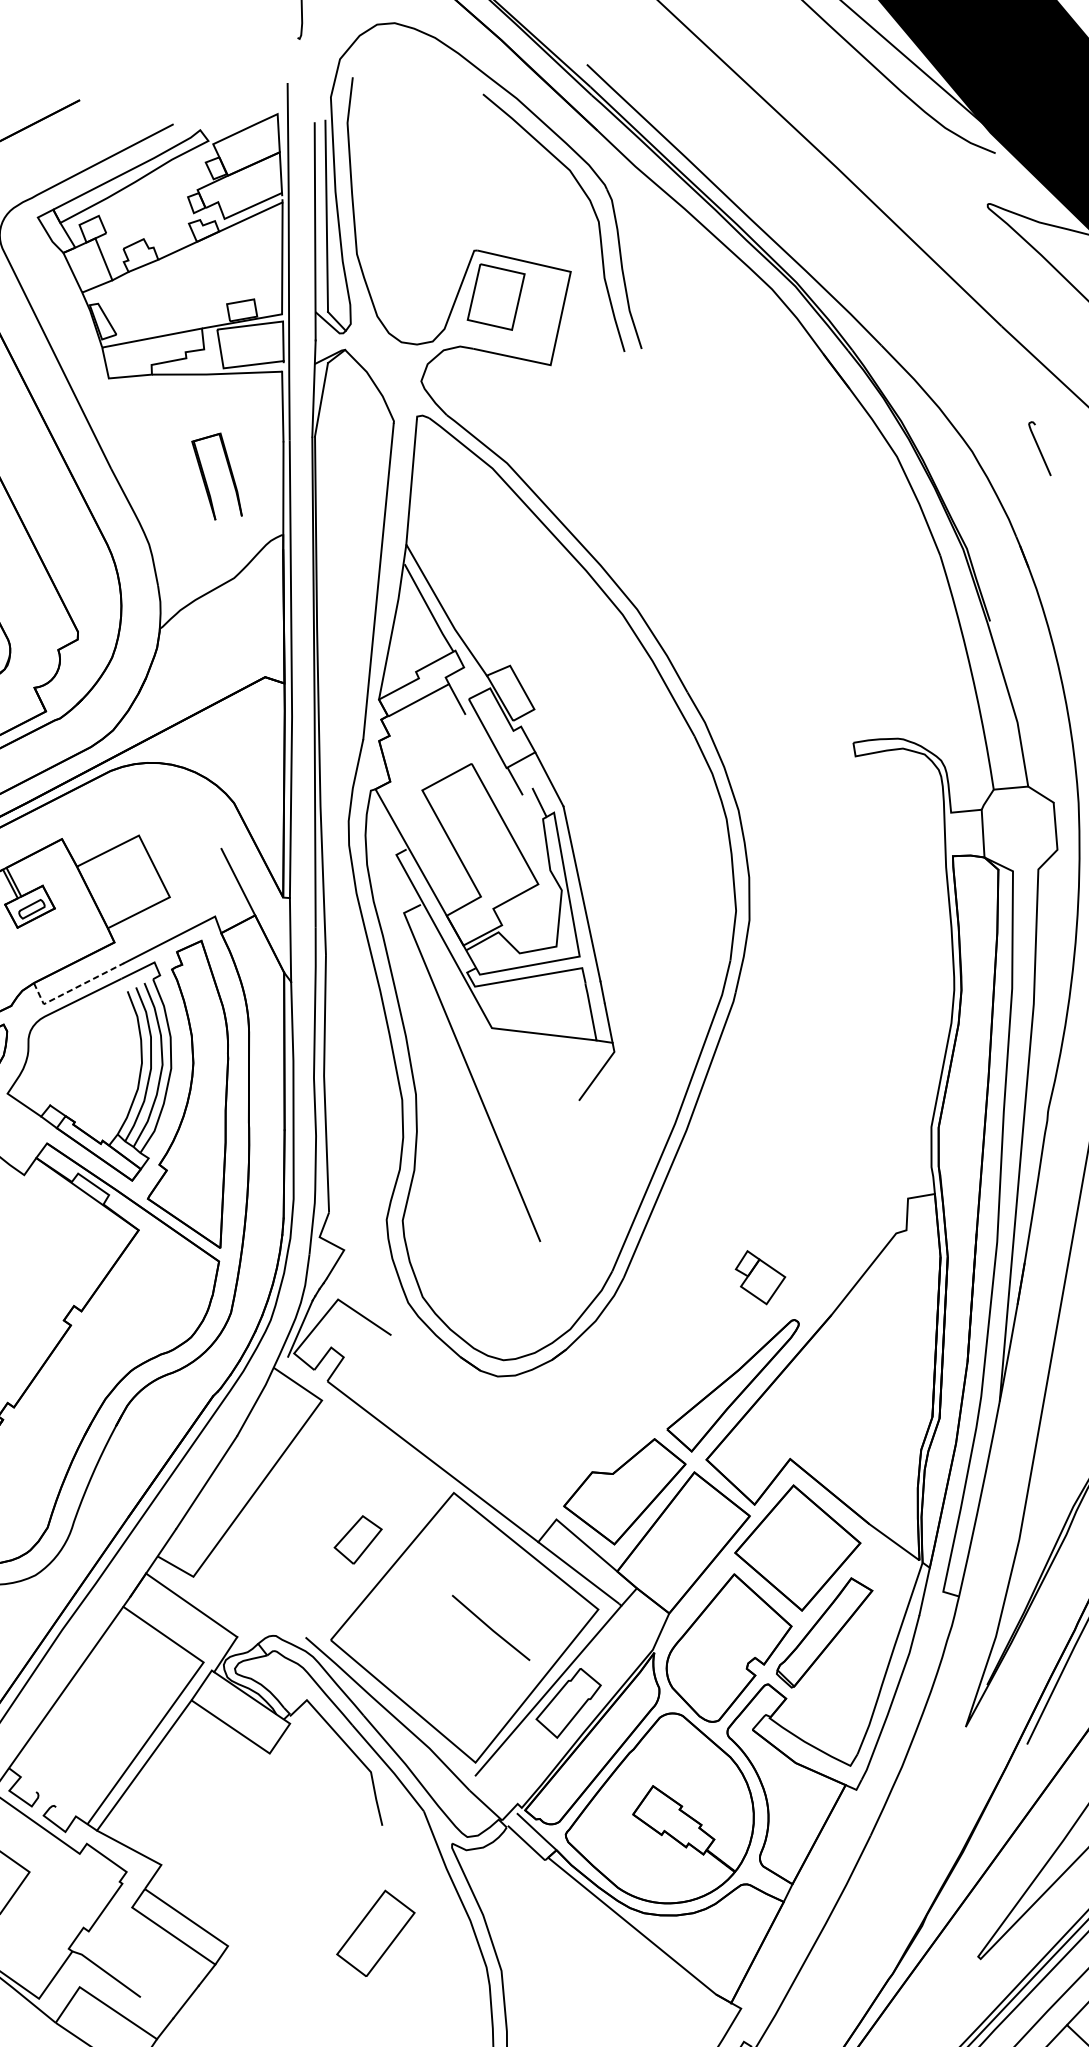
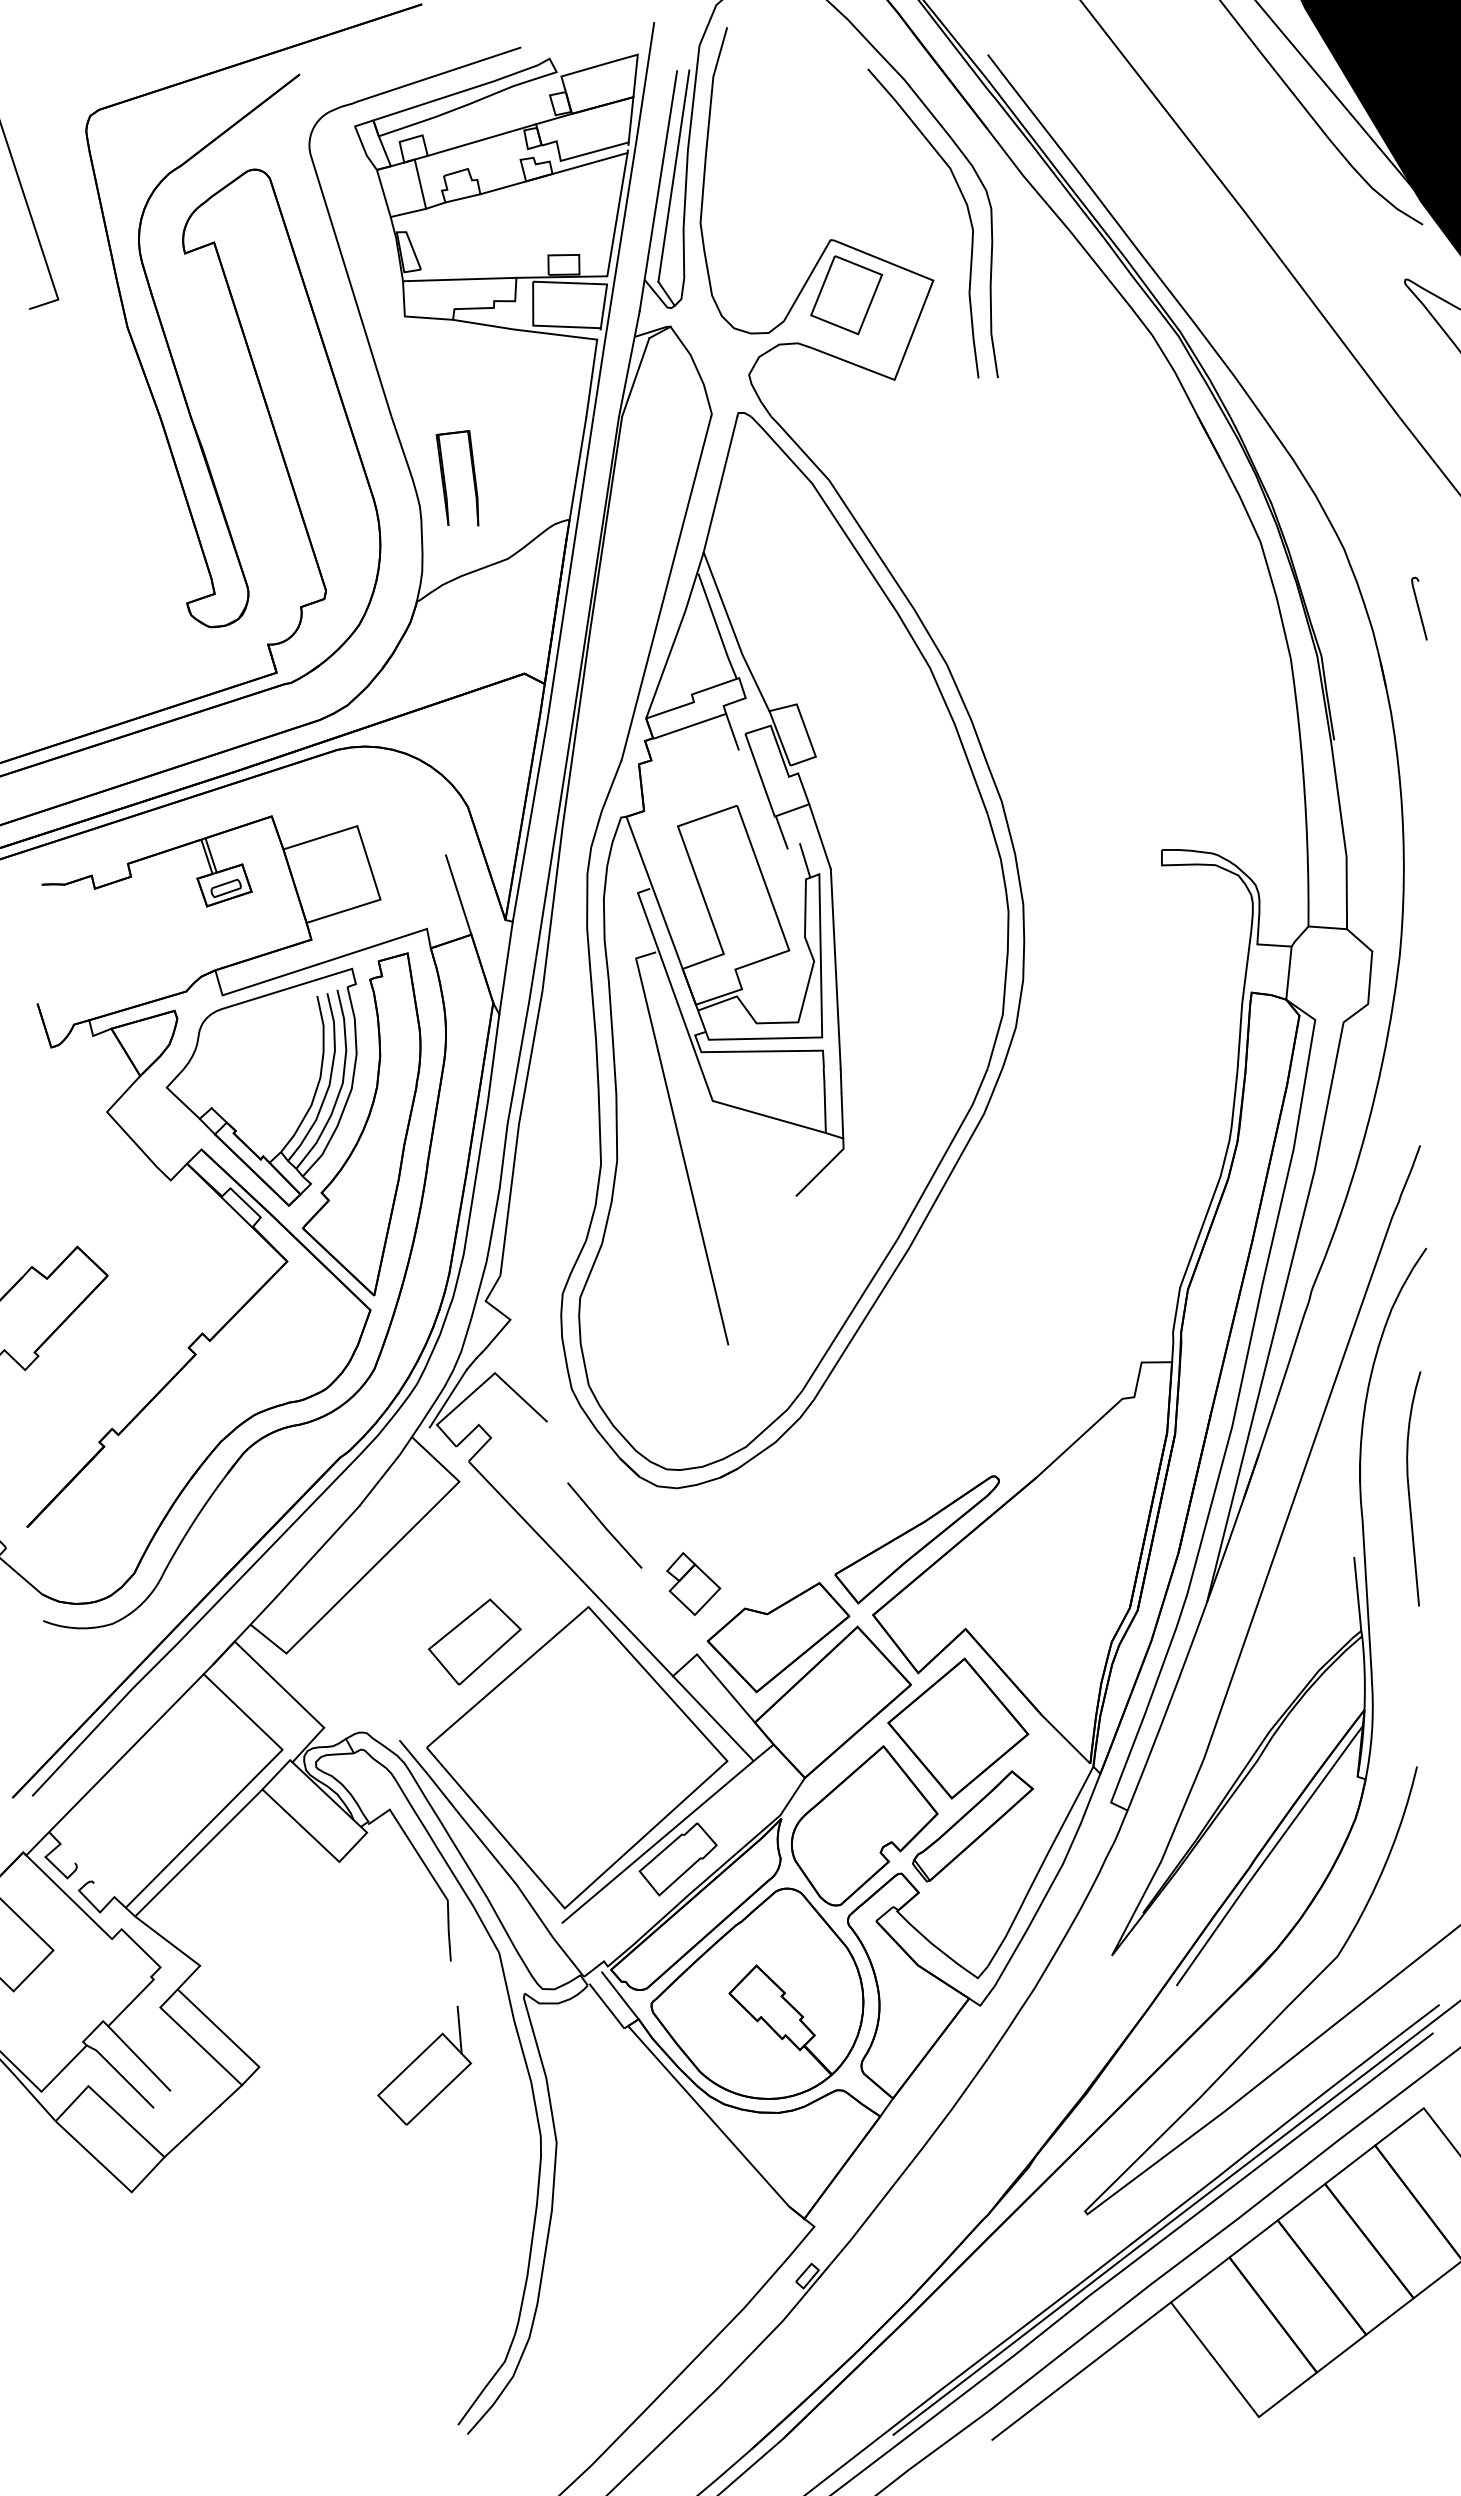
line: (151, 211) -> (481, 139), added
curve: (1039, 448) -> (1419, 608), moved
part: (206, 479) -> (445, 479), moved
line: (73, 989) -> (257, 984), dashed -> solid
part: (760, 1276) -> (693, 1583), moved
part: (357, 1539) -> (474, 1641), size x1.67
line: (490, 1627) -> (604, 1525), moved
line: (399, 1884) -> (459, 2029), added
line: (120, 1955) -> (139, 2058), added

